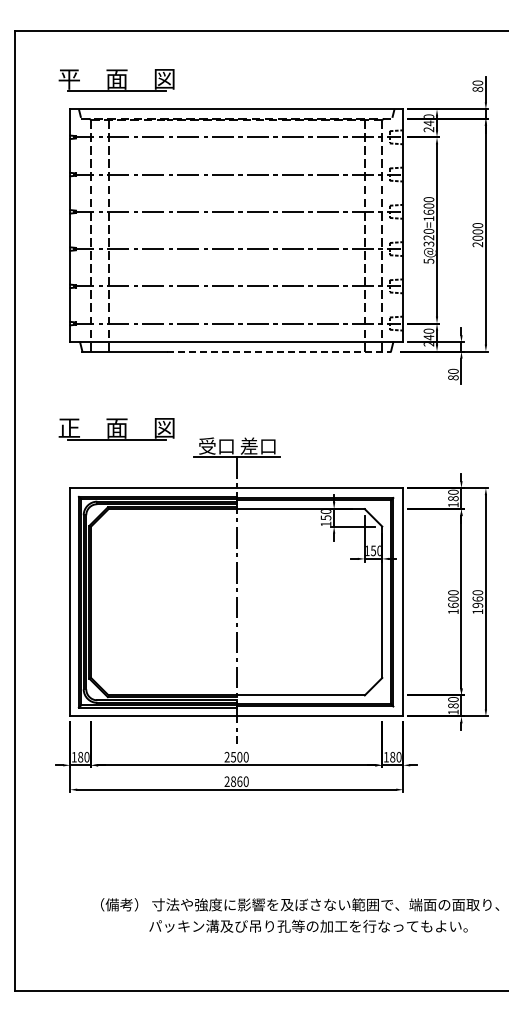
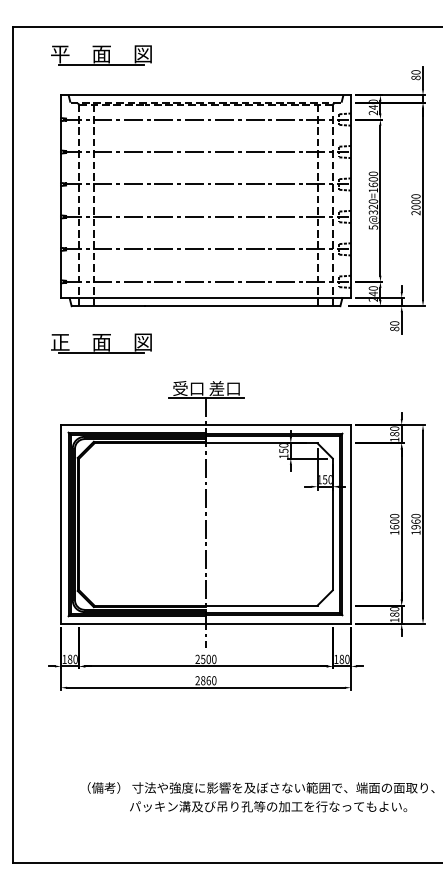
part: (116, 80) -> (101, 55), moved
line: (279, 351) -> (243, 306), dashed -> solid
part: (116, 429) -> (101, 343), moved

